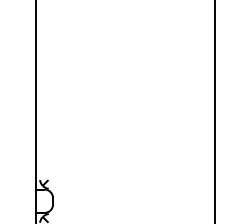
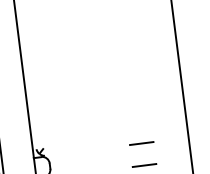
line: (160, 188) -> (141, 143), added
line: (160, 214) -> (144, 165), added

